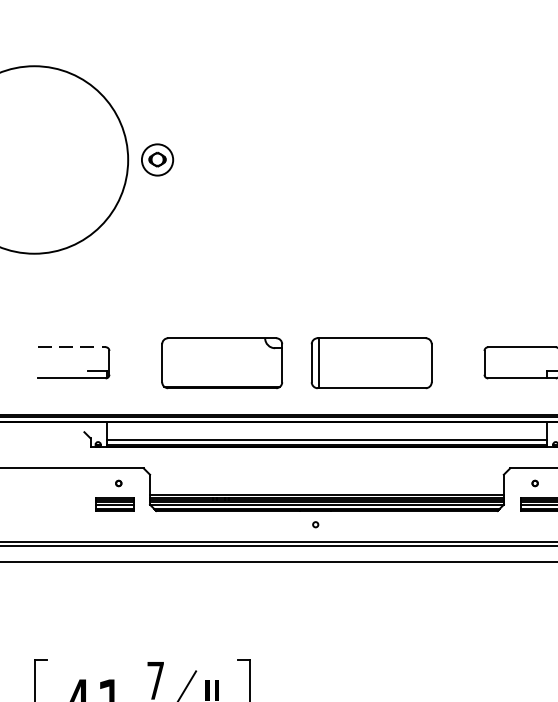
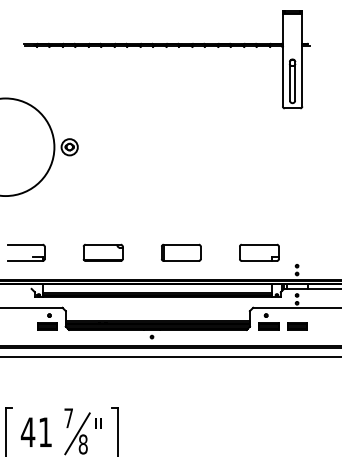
line: (72, 346) -> (25, 244), dashed -> solid
part: (220, 362) -> (102, 252), size x0.62
part: (372, 362) -> (181, 252), size x0.62

